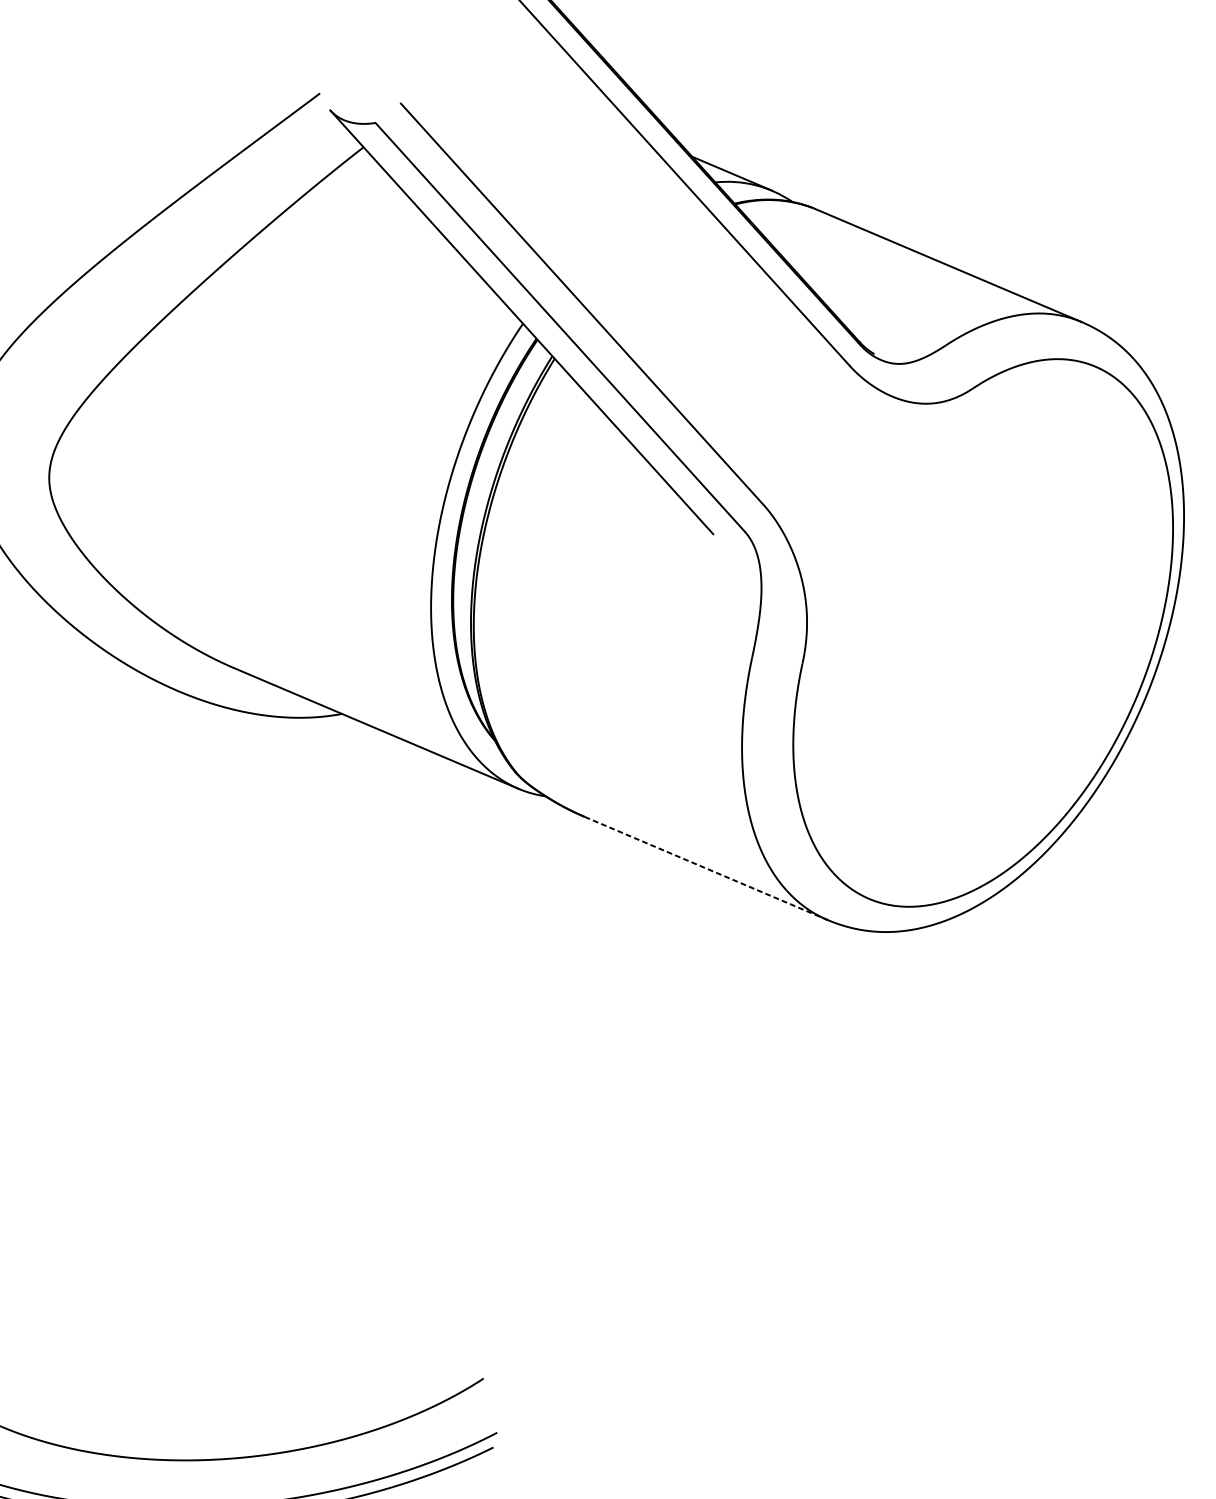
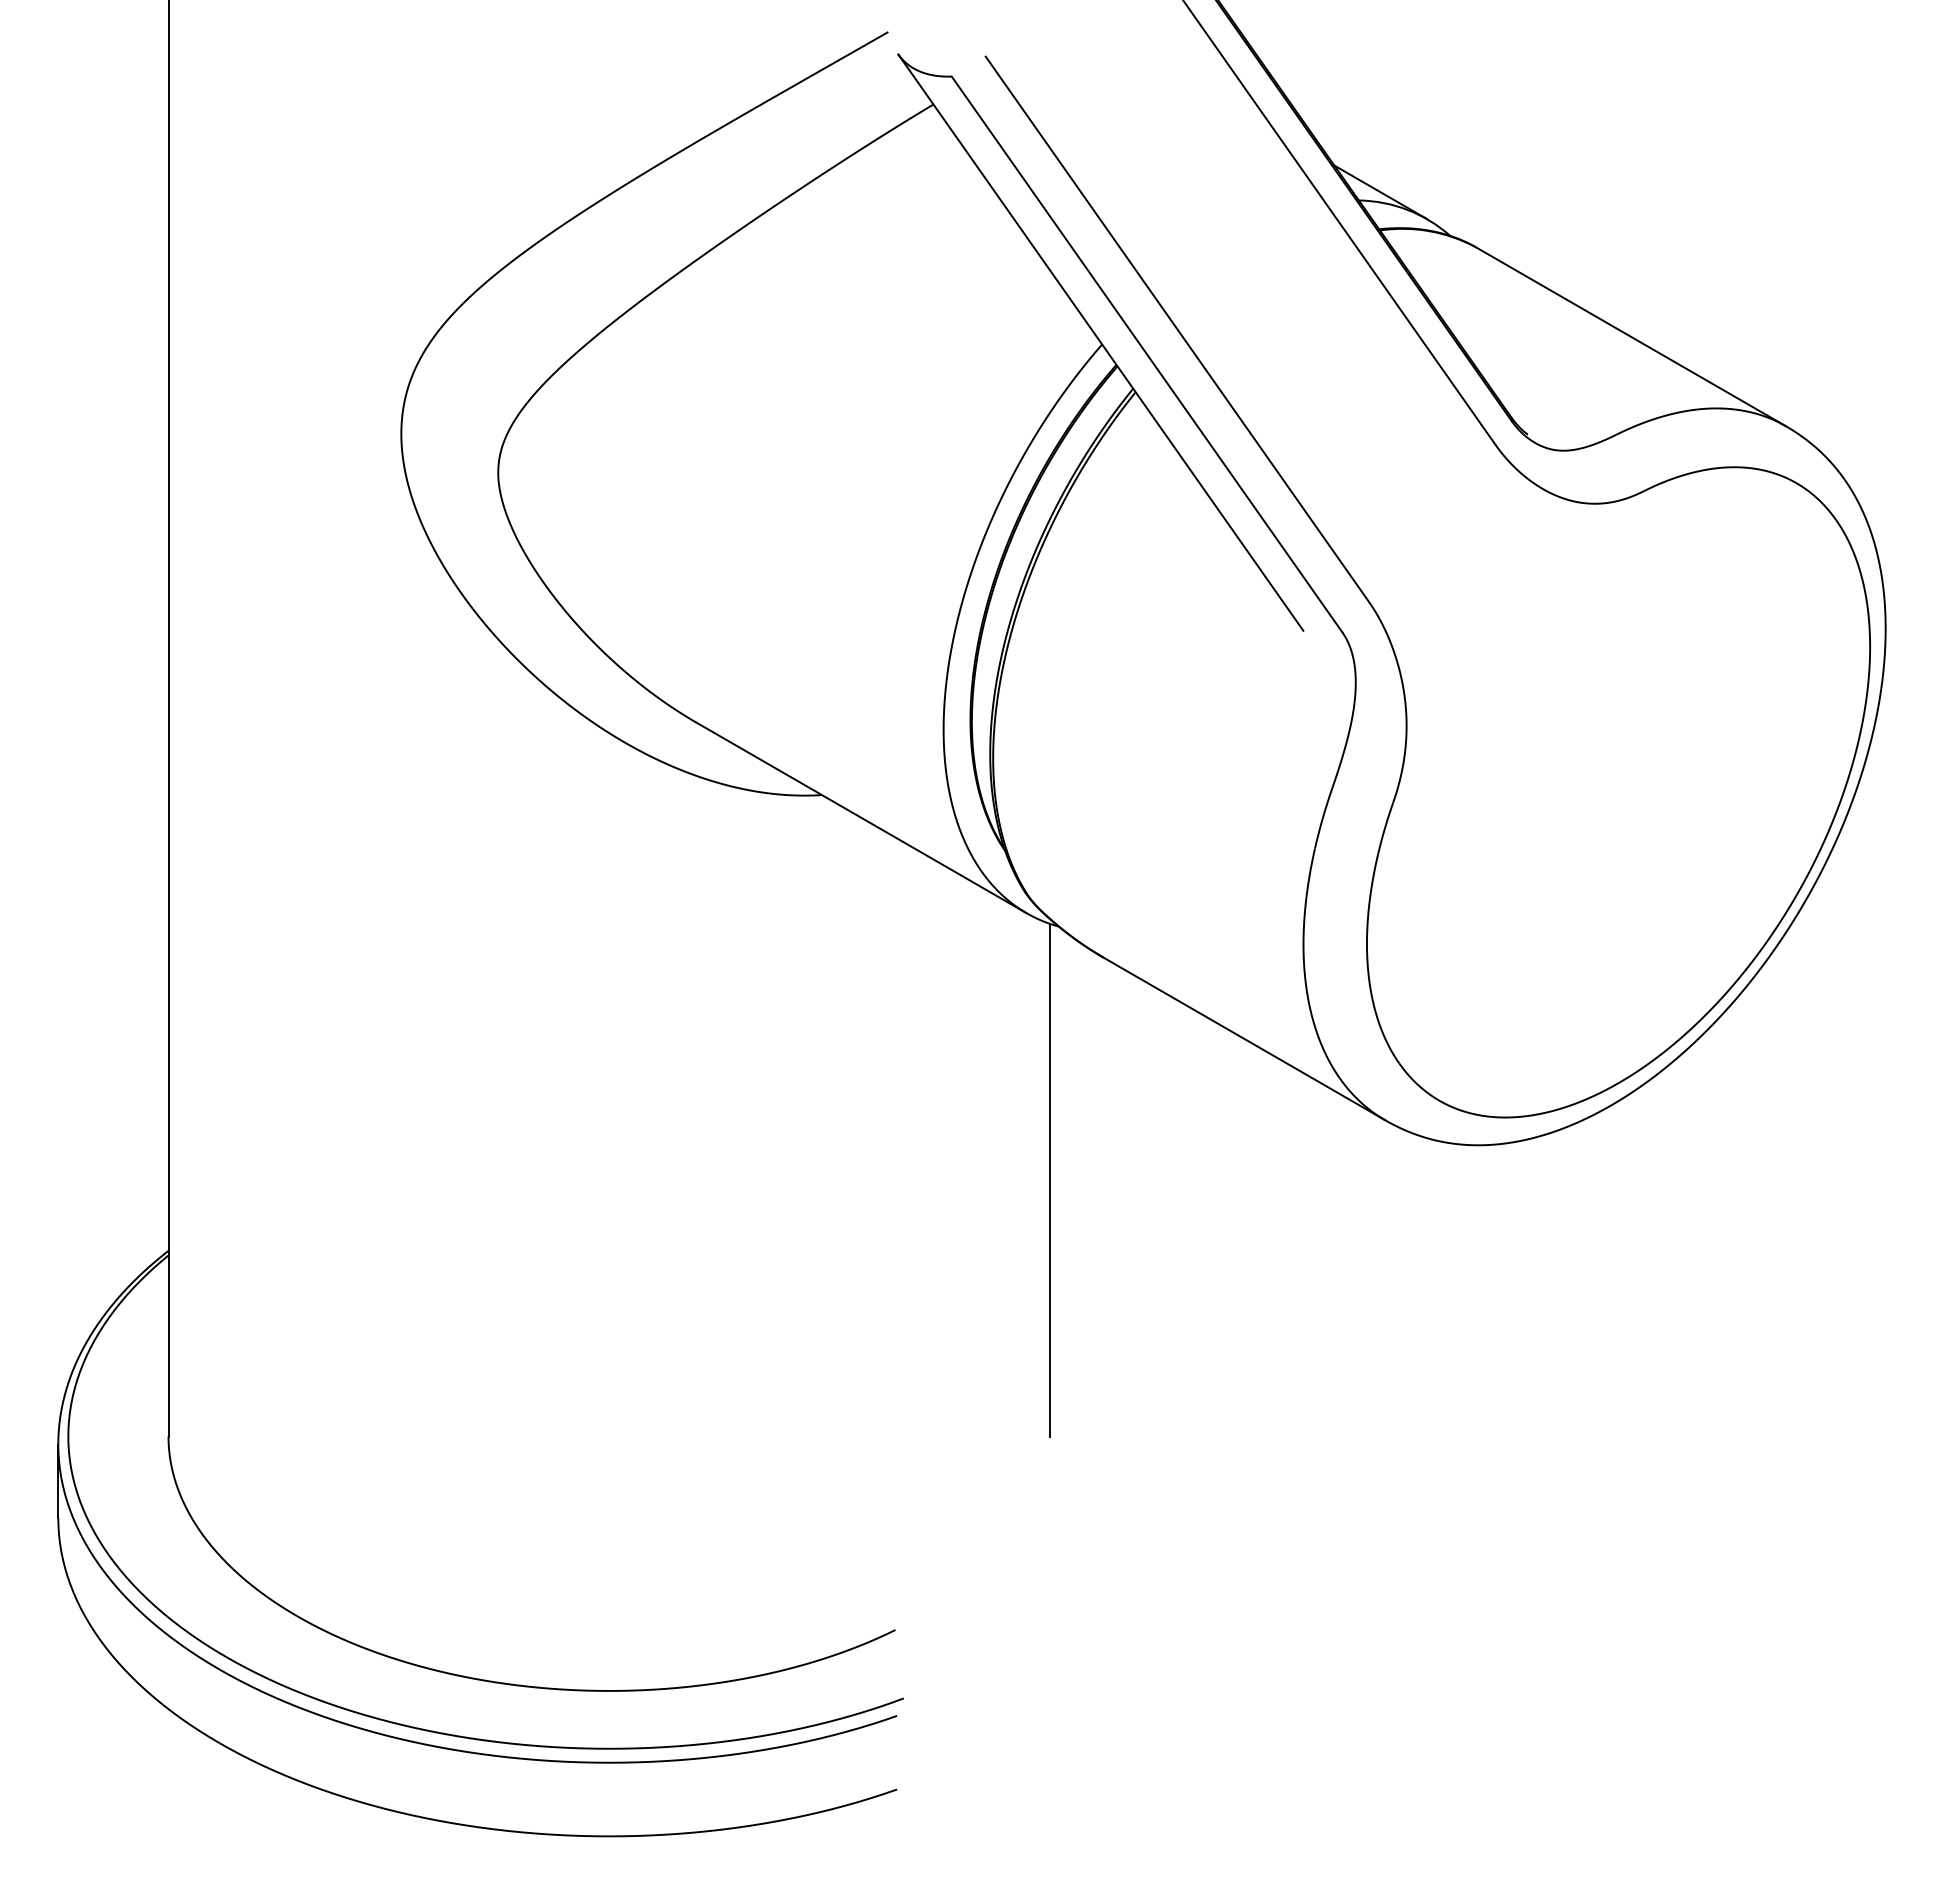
line: (706, 868) -> (1244, 1039), dashed -> solid
line: (563, 1000) -> (1050, 1179), added

